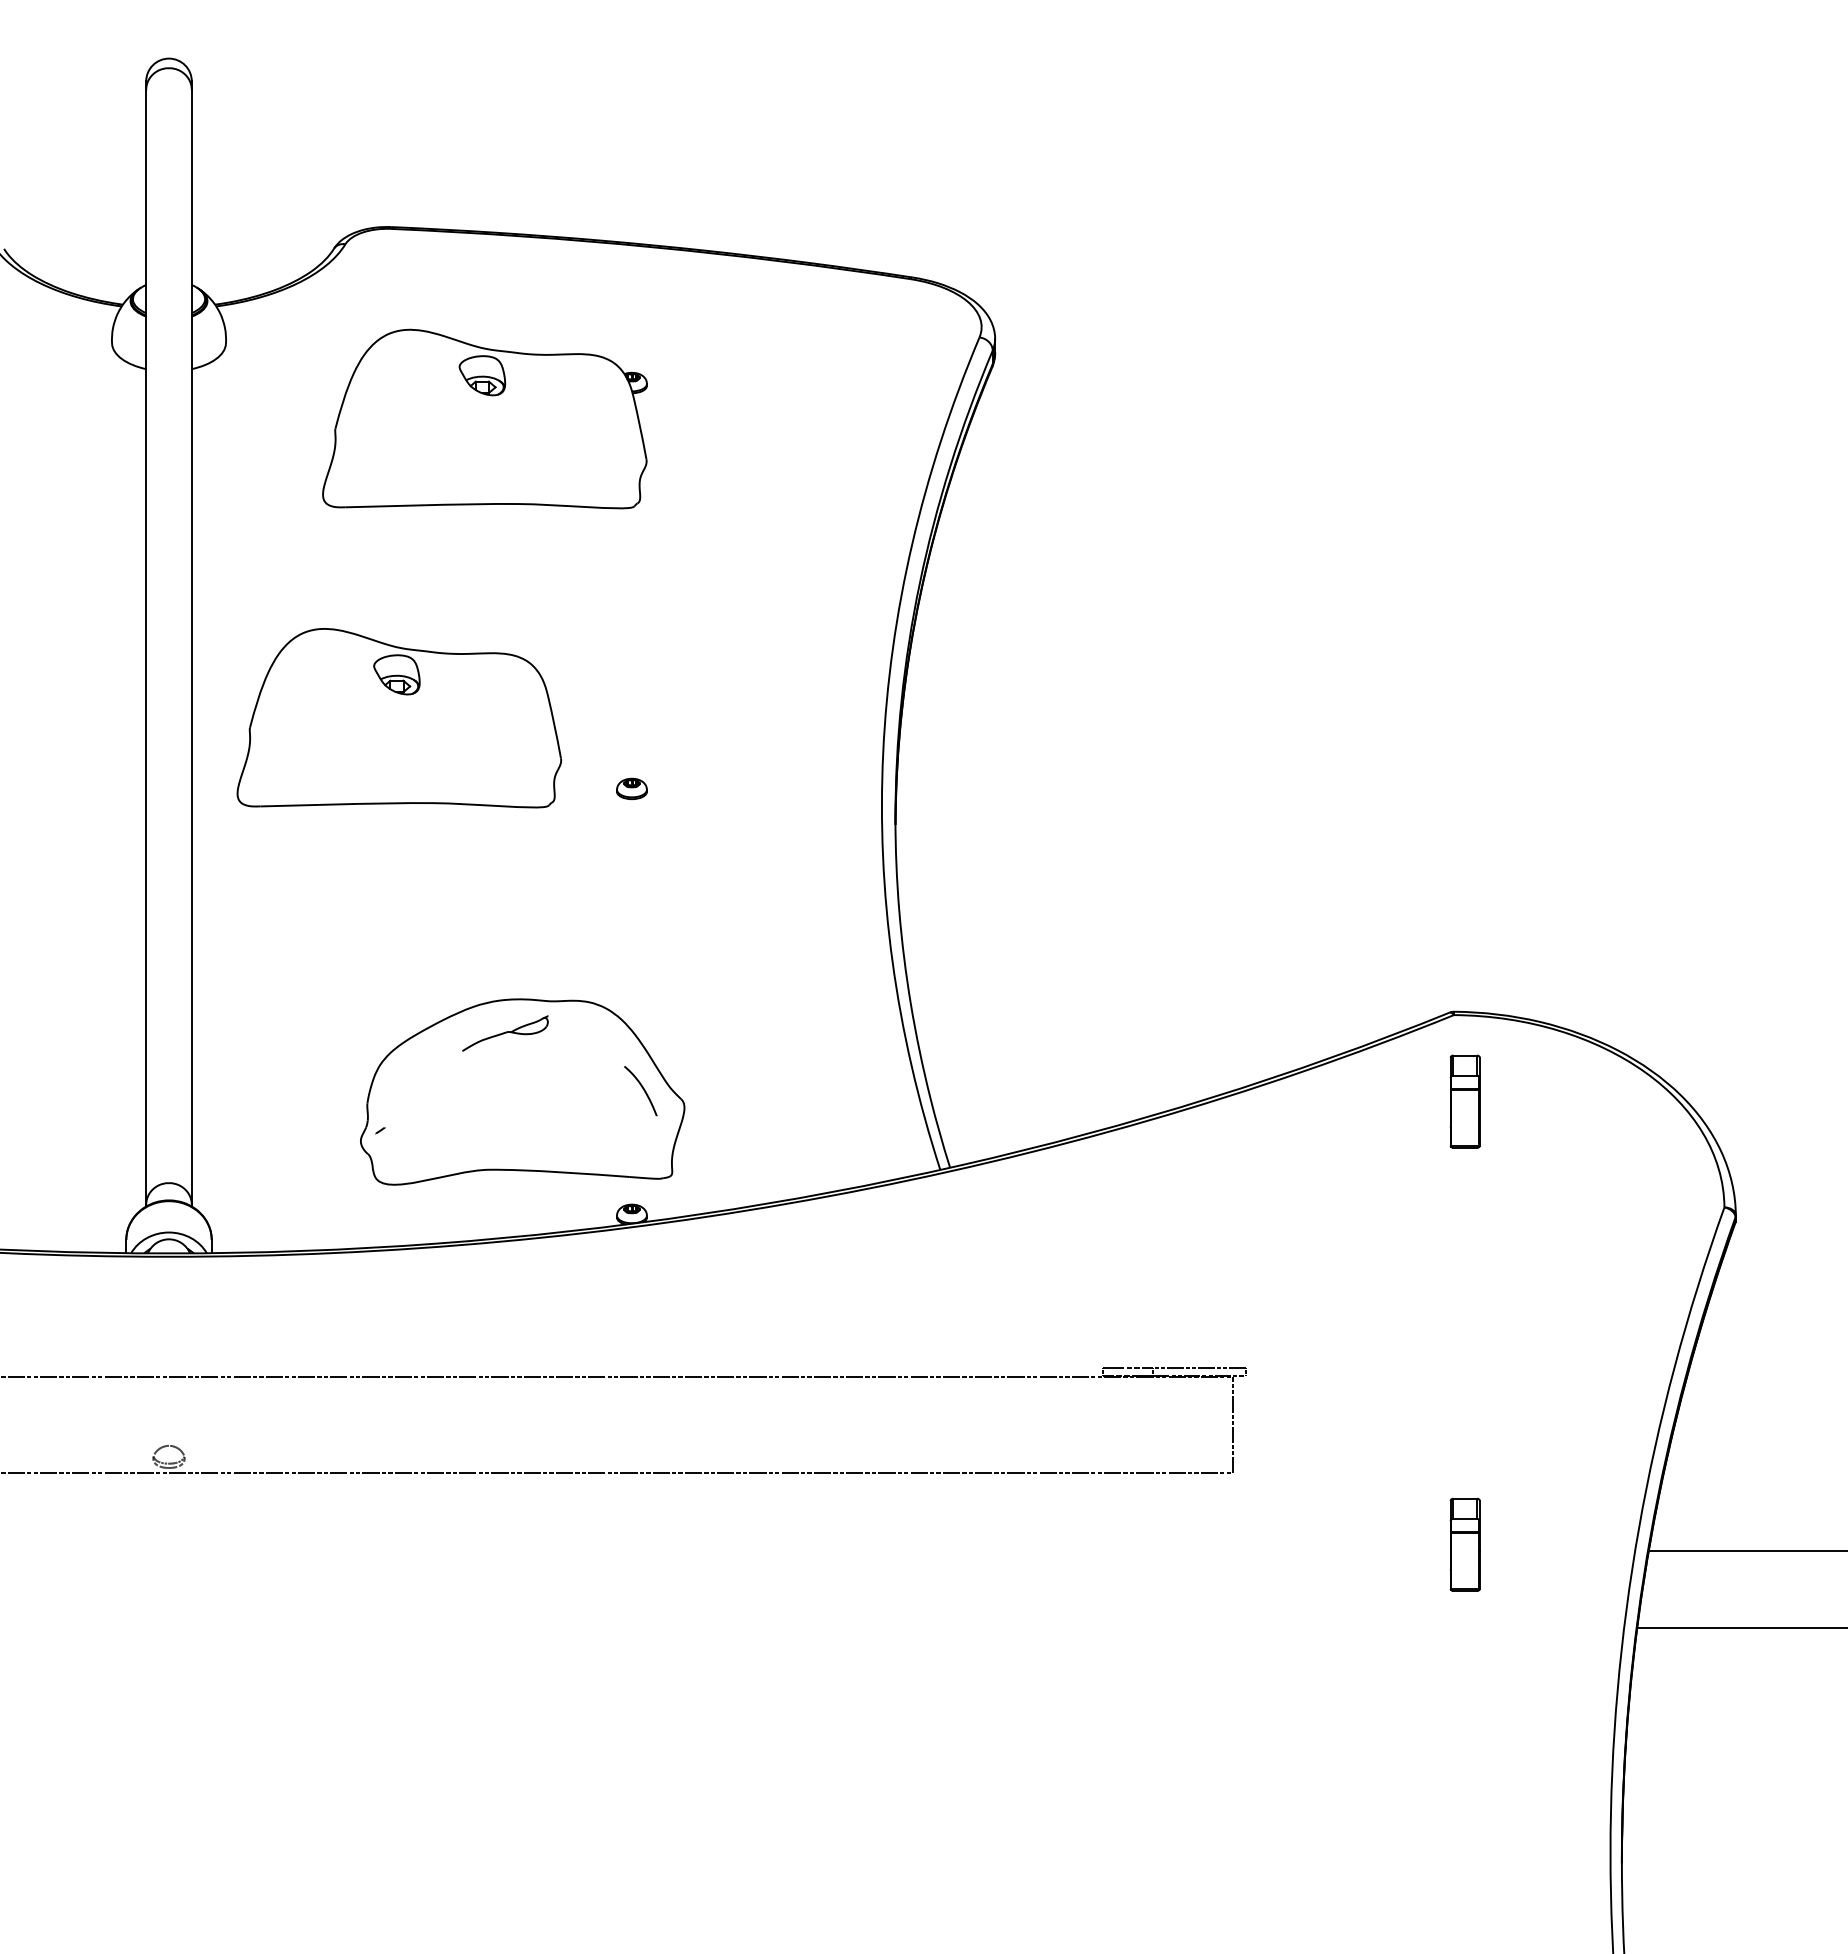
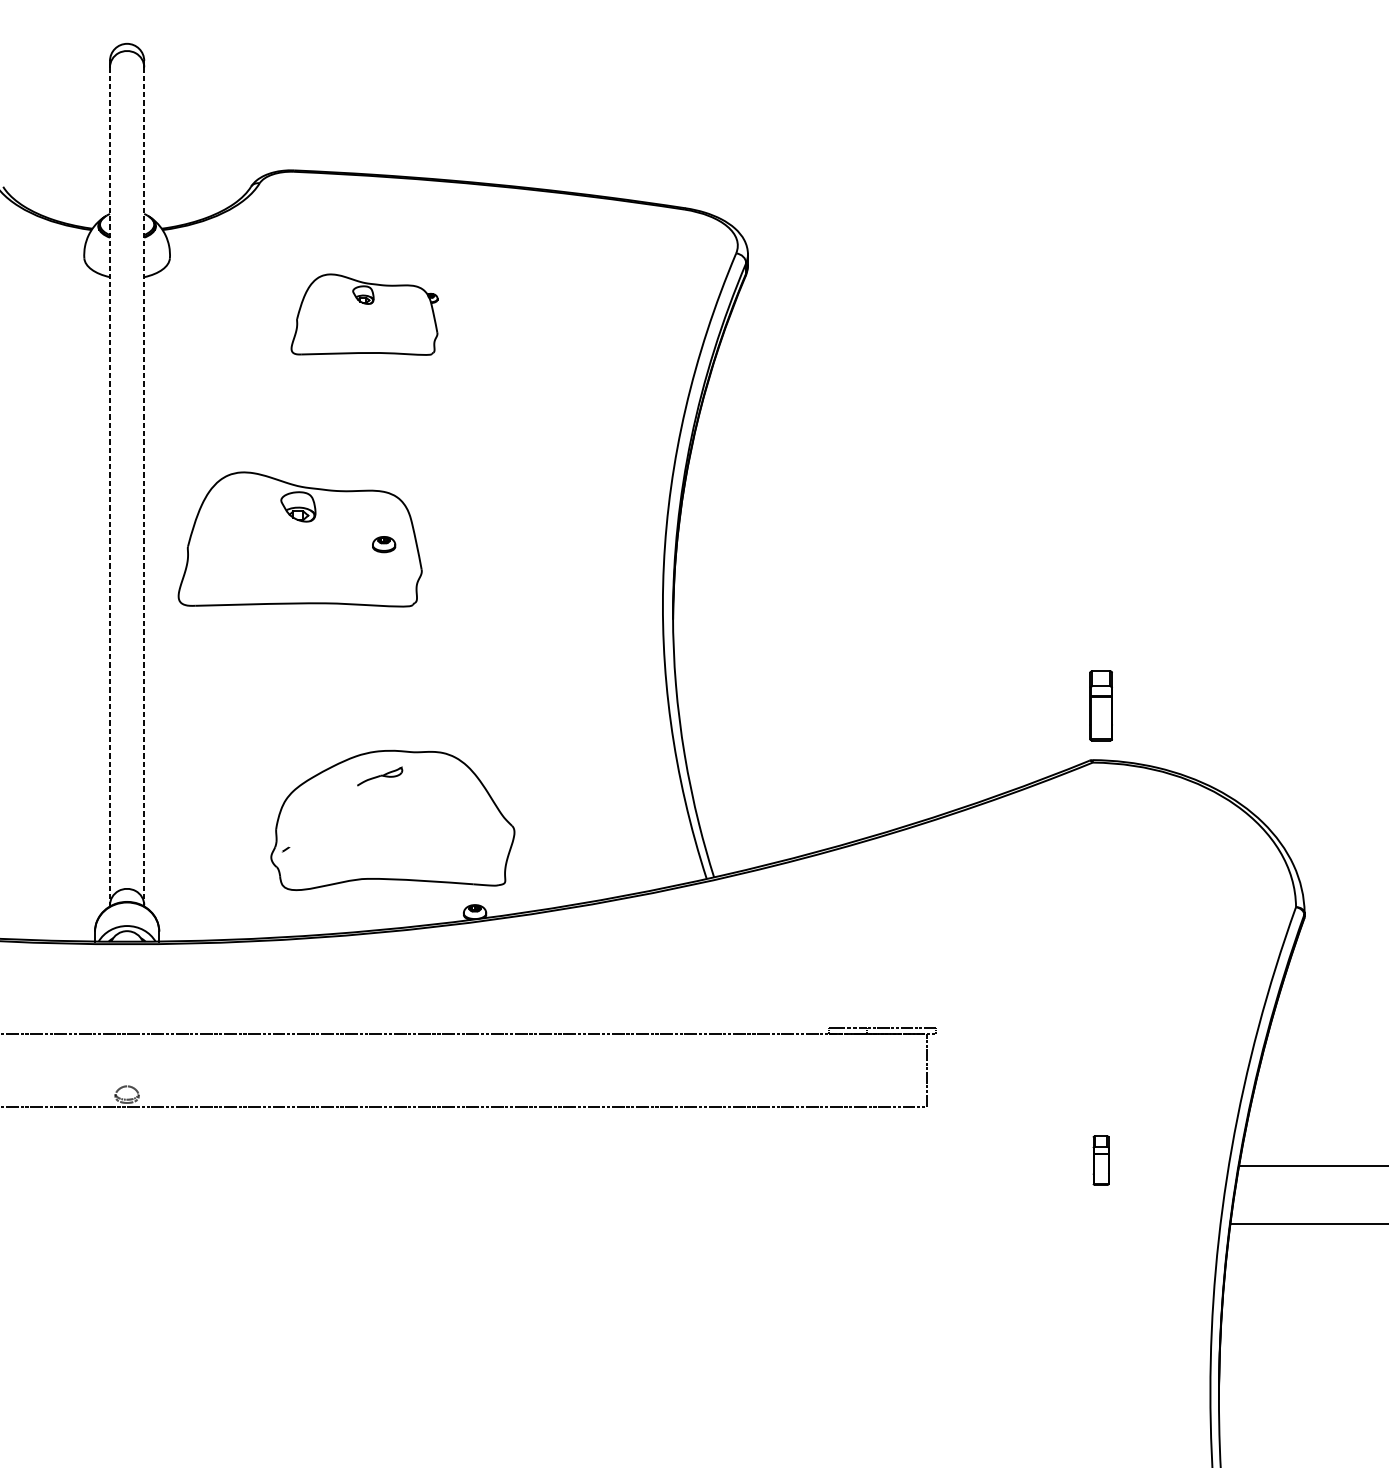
part: (484, 418) -> (364, 314), size x0.6
line: (146, 647) -> (110, 486), solid -> dashed
line: (191, 647) -> (144, 486), solid -> dashed
part: (631, 788) -> (383, 544), moved
part: (505, 1033) -> (379, 776), size x0.7
curve: (642, 1089) -> (482, 818), removed
part: (1464, 1101) -> (1100, 705), moved
part: (1464, 1544) -> (1100, 1160), size x0.7

